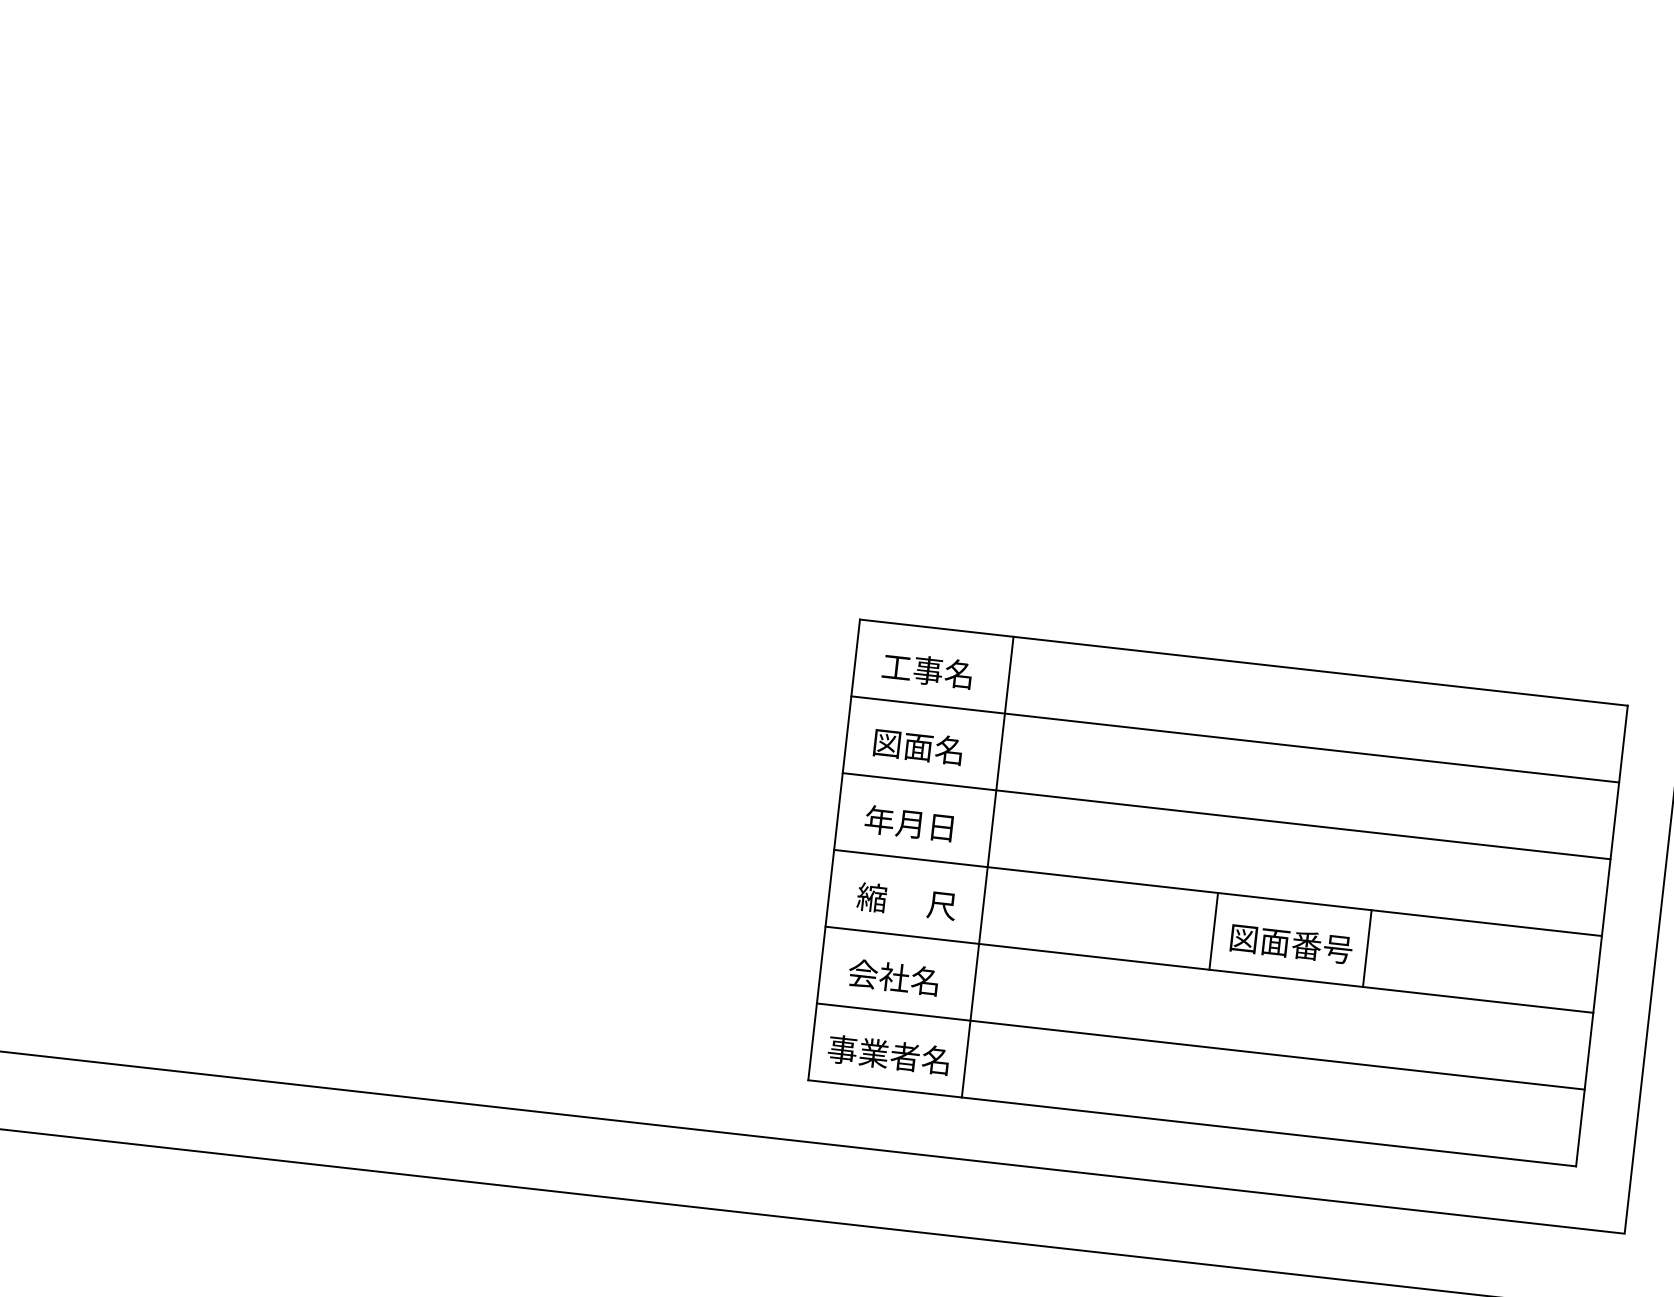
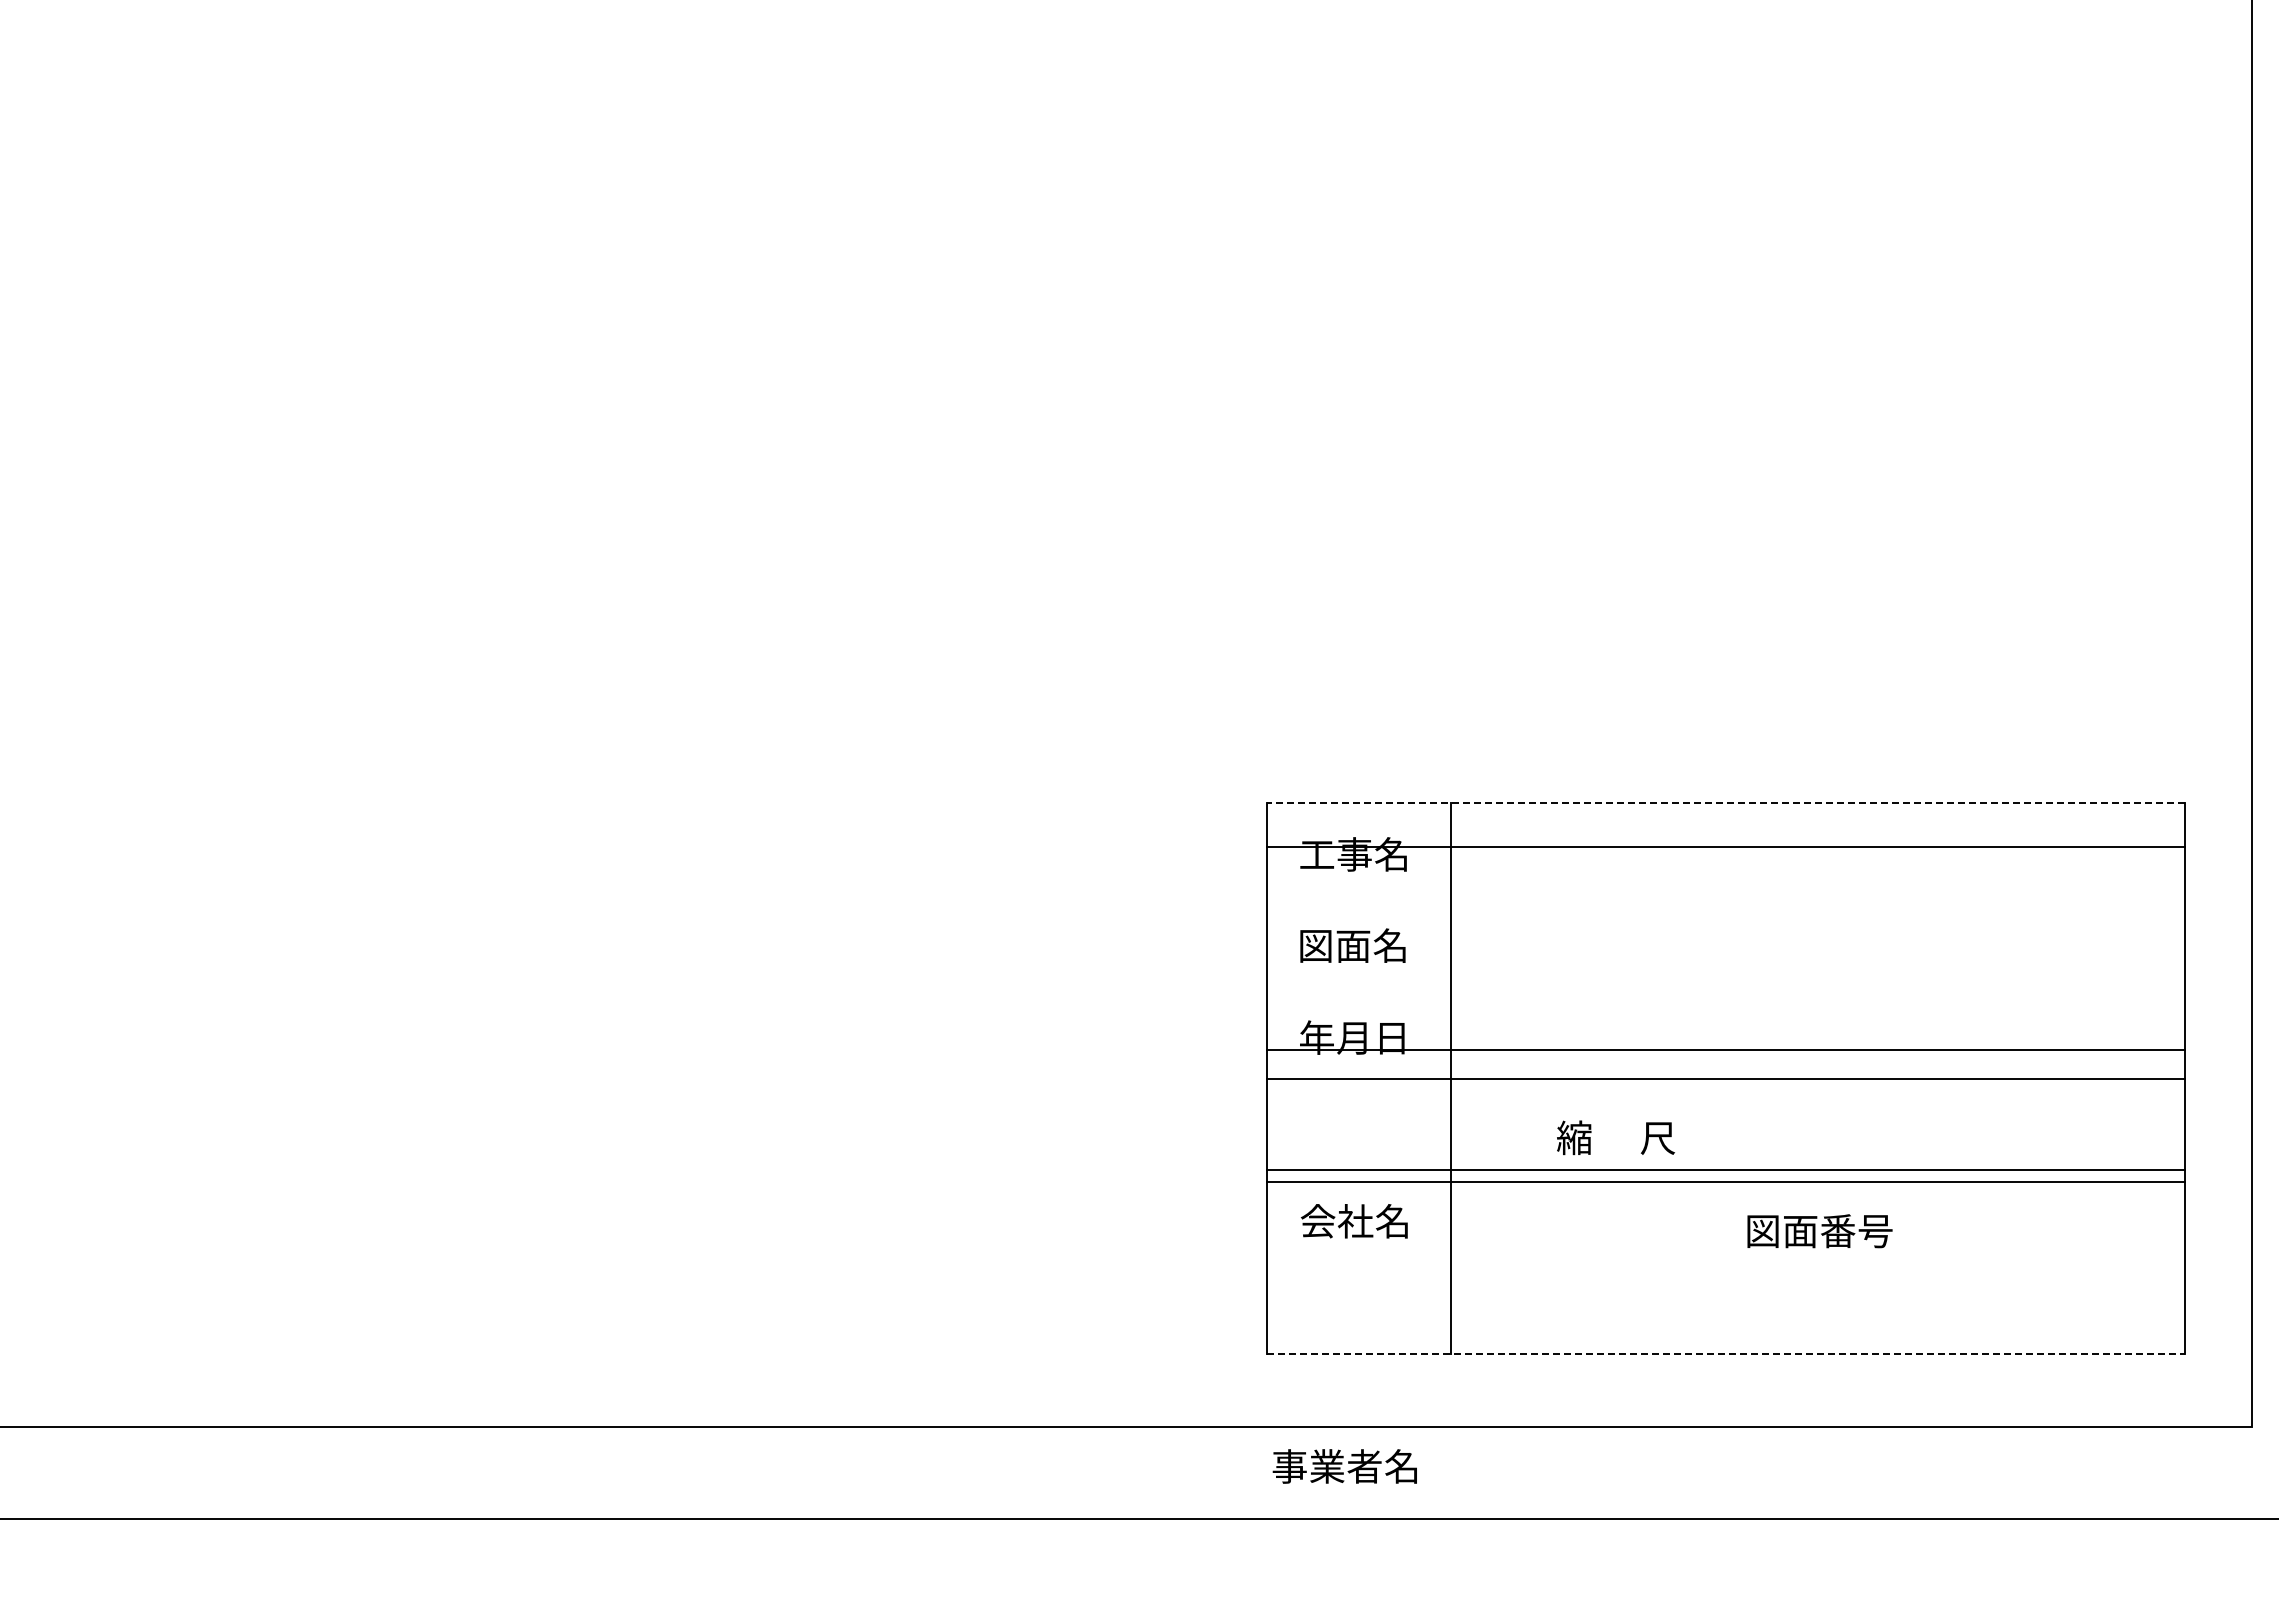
line: (1243, 662) -> (1725, 803), solid -> dashed
line: (1235, 739) -> (1726, 846), moved
line: (1226, 816) -> (1726, 1049), moved
text: (906, 901) -> (1615, 1137), moved
line: (1213, 931) -> (1726, 1124), removed
text: (1291, 944) -> (1819, 1231), moved
line: (1367, 948) -> (1910, 1124), removed
line: (1200, 1046) -> (1726, 1182), moved
text: (888, 1054) -> (1344, 1466), moved
line: (1192, 1123) -> (1726, 1354), solid -> dashed

